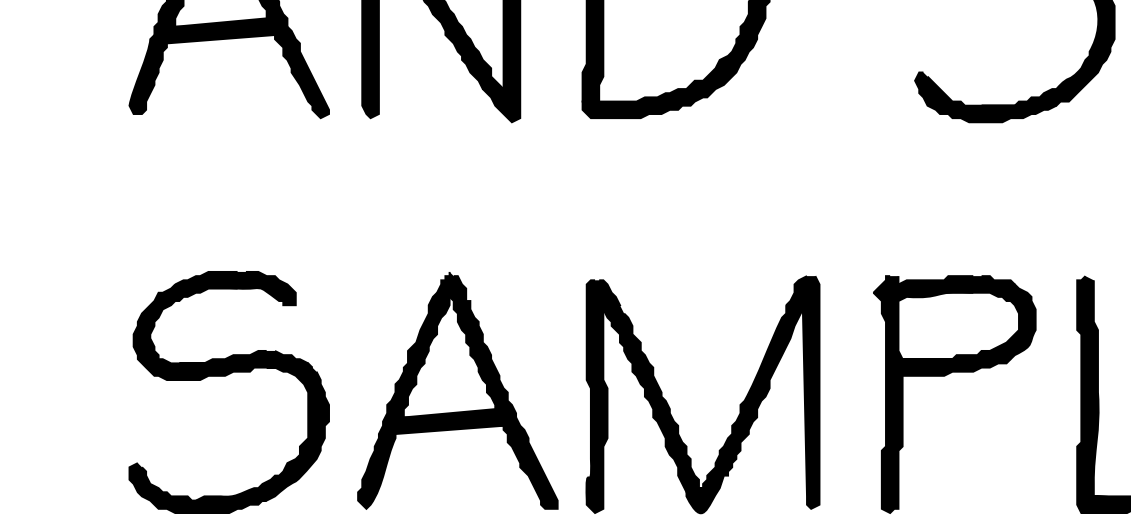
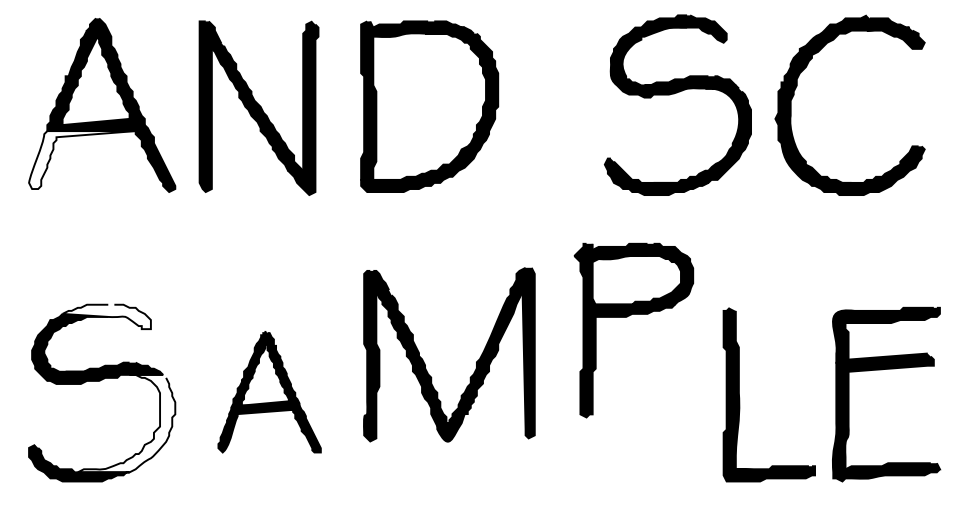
fill: (202, 75) -> (82, 160), removed
fill: (235, 287) -> (106, 316), removed
part: (946, 376) -> (627, 317), moved
part: (457, 390) -> (269, 391), size x0.7
part: (670, 406) -> (425, 363), moved
fill: (262, 433) -> (126, 423), removed

